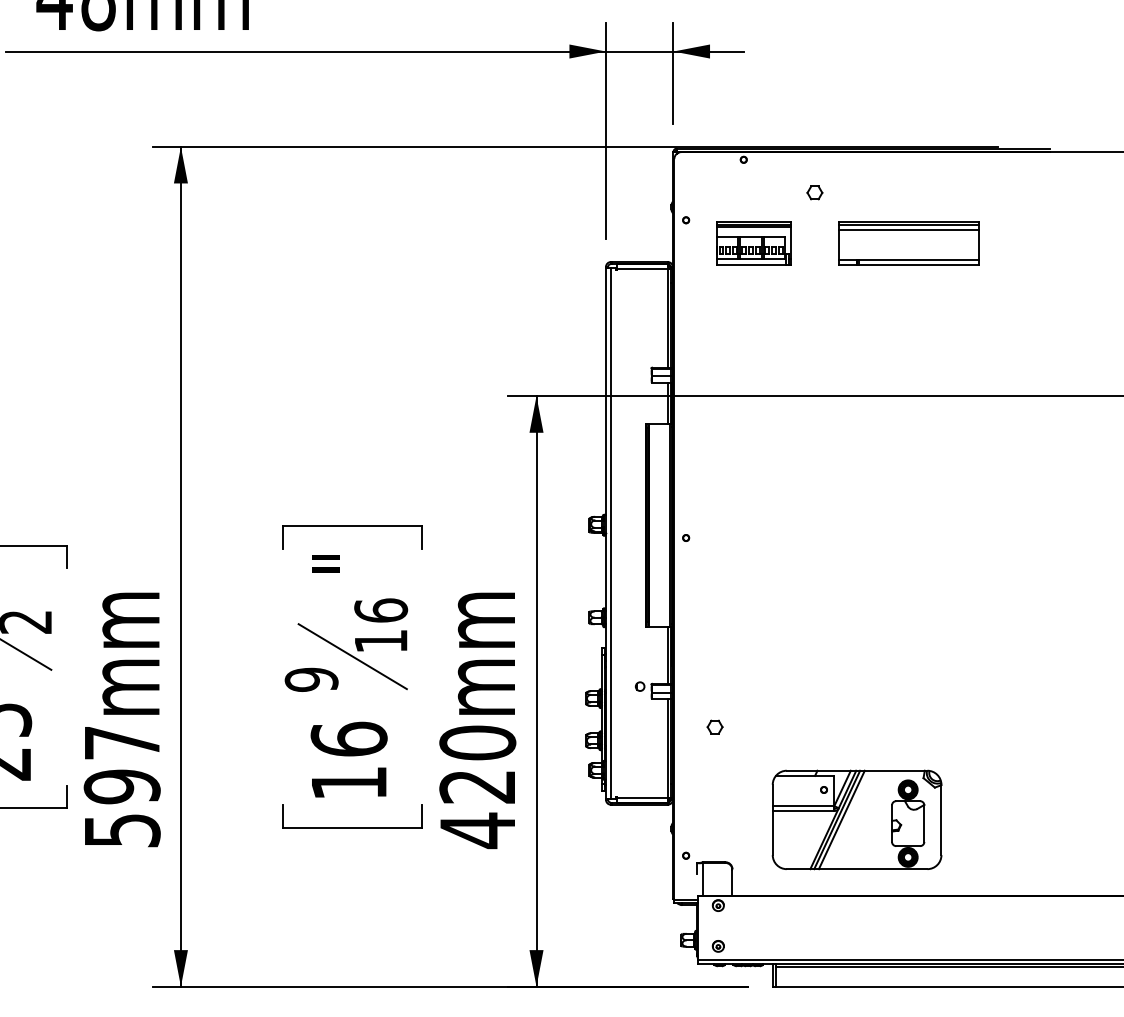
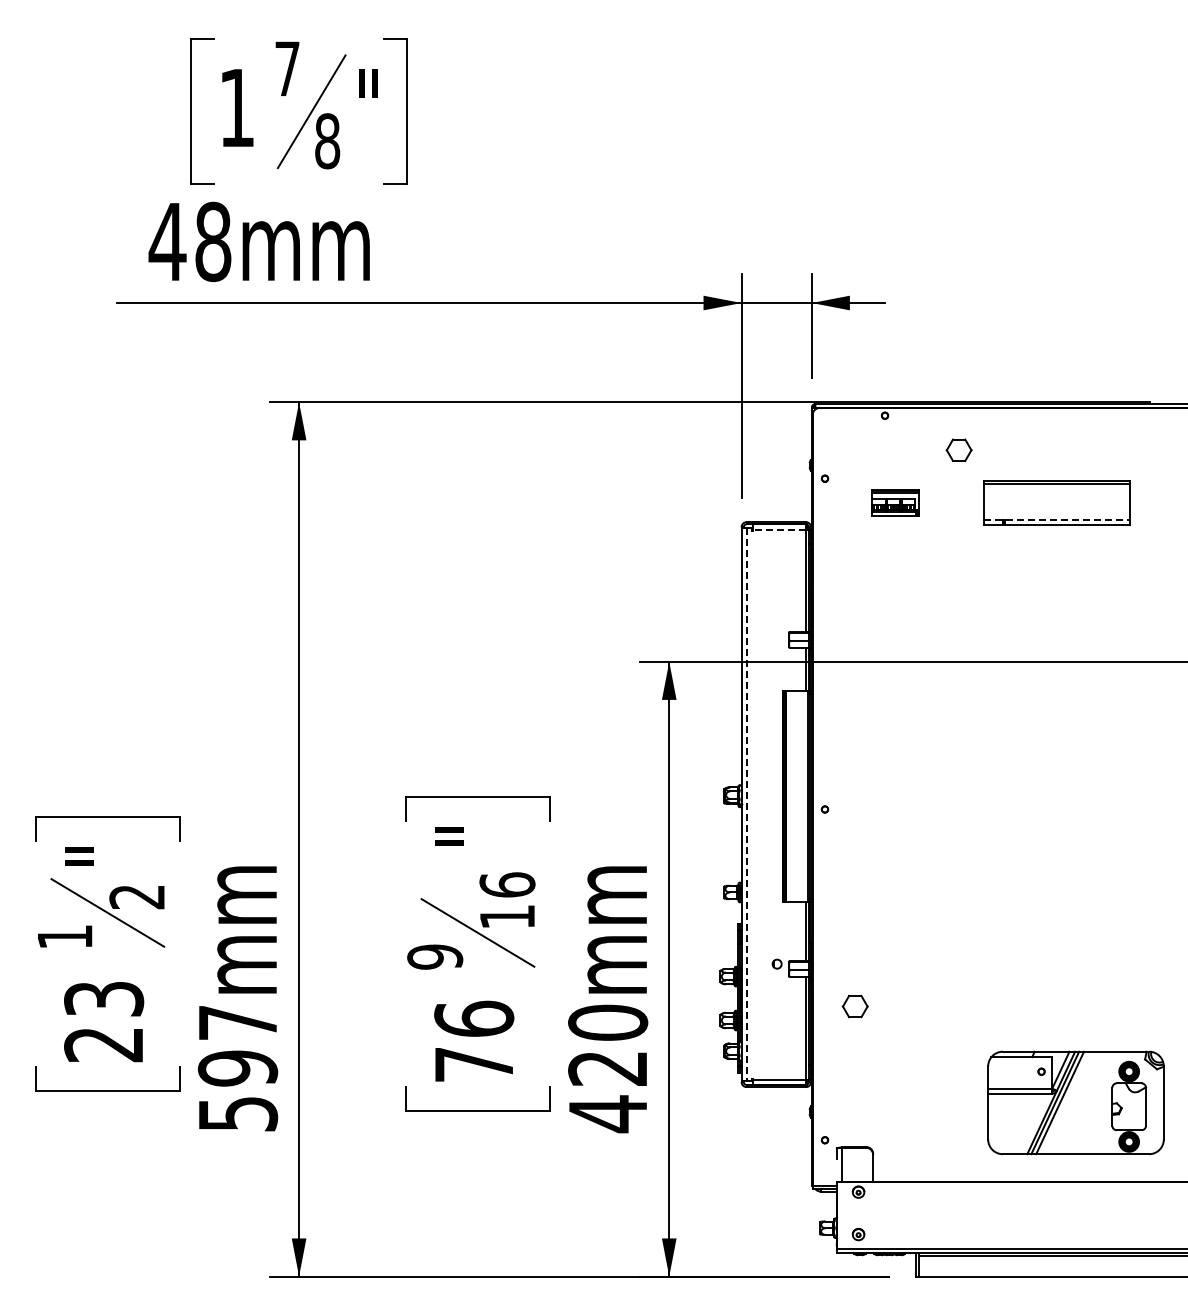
part: (814, 192) -> (958, 449), size x1.6
line: (908, 229) -> (1056, 488), removed
part: (753, 243) -> (895, 502), size x0.6
line: (909, 260) -> (1057, 520), solid -> dashed
line: (642, 269) -> (779, 529), solid -> dashed
line: (610, 534) -> (746, 805), solid -> dashed
part: (714, 726) -> (854, 1005), size x1.6
text: (348, 783) -> (473, 1064), 16 -> 76
part: (856, 819) -> (1075, 1102), moved

